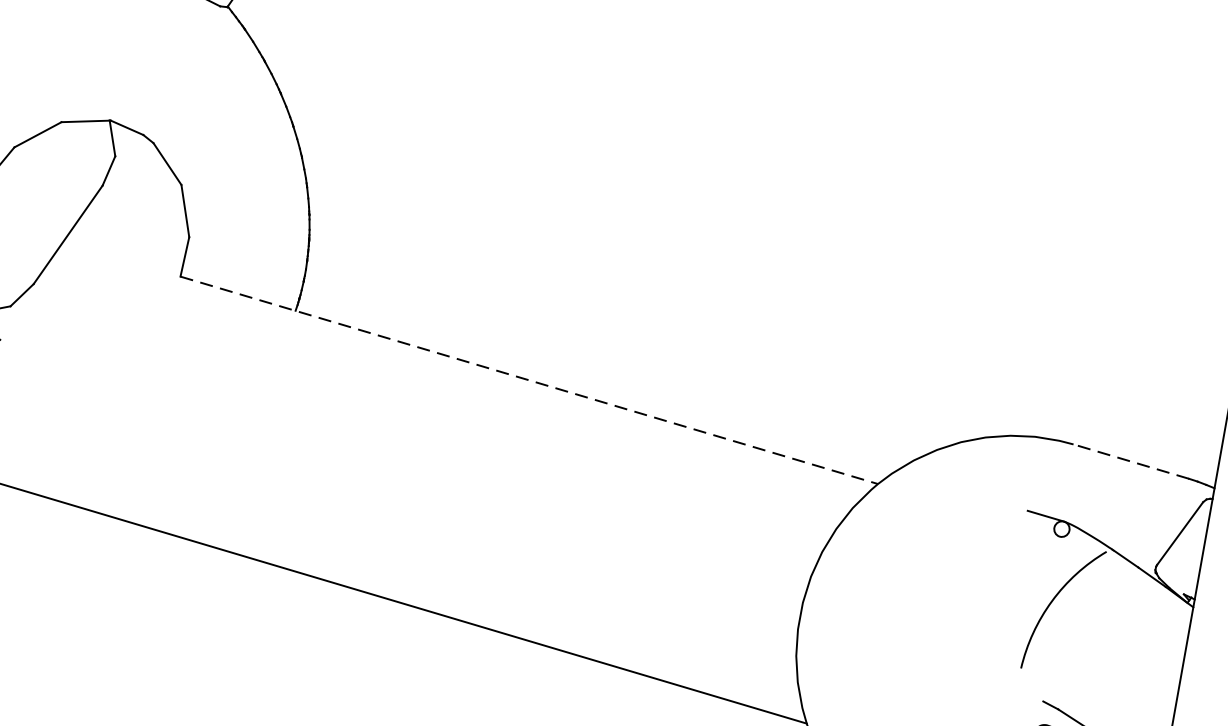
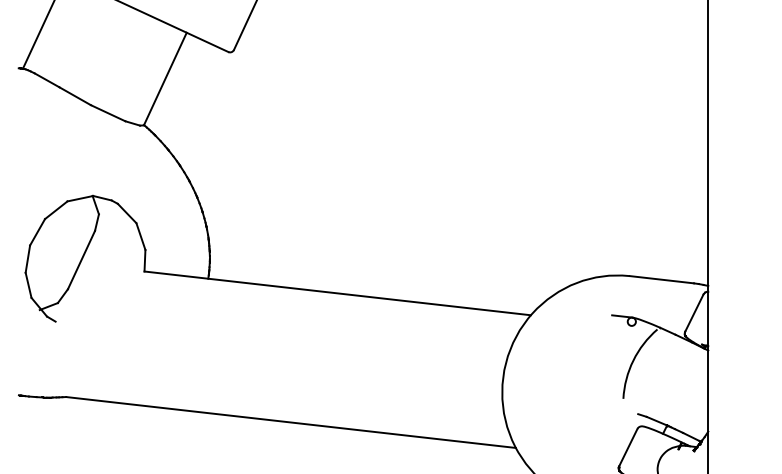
line: (530, 380) -> (338, 293), dashed -> solid
line: (1130, 461) -> (661, 279), dashed -> solid

